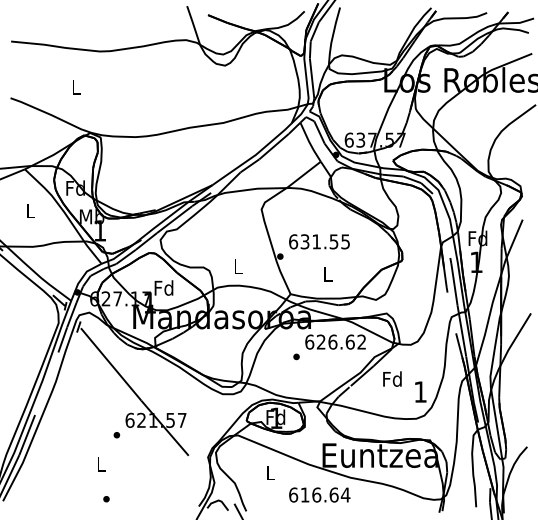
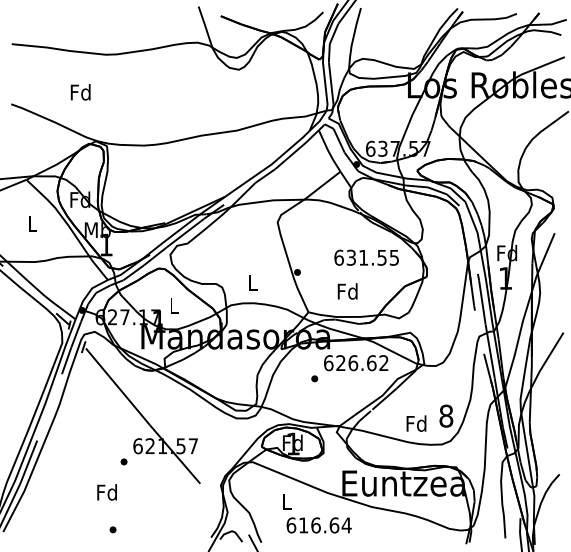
text: (75, 86) -> (80, 91), L -> Fd
text: (319, 241) -> (366, 257), moved
text: (327, 274) -> (347, 291), L -> Fd
text: (163, 287) -> (173, 305), Fd -> L
text: (392, 378) -> (416, 422), moved
text: (420, 391) -> (446, 415), 1 -> 8
text: (100, 463) -> (106, 491), L -> Fd
text: (319, 494) -> (318, 524), moved

